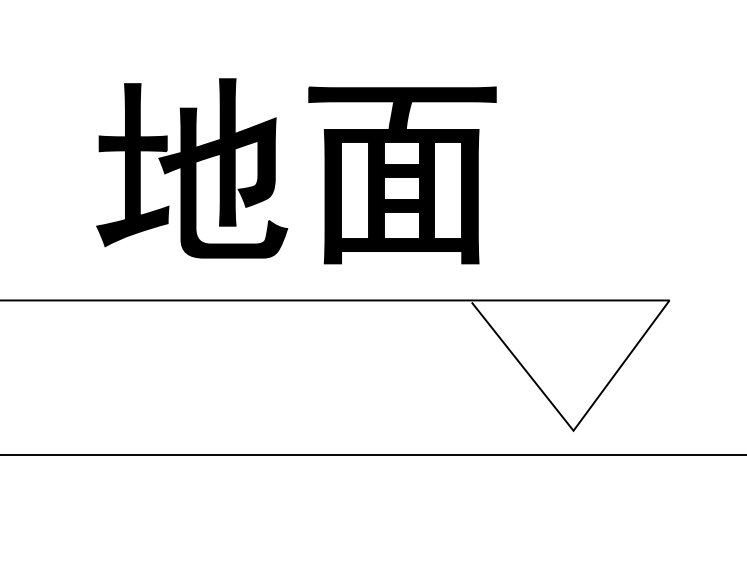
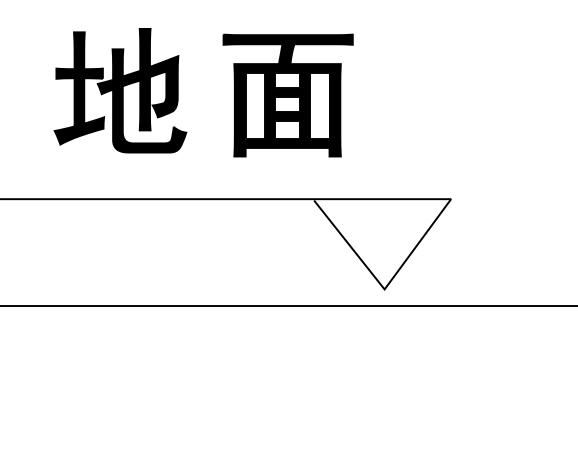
part: (192, 168) -> (120, 90), moved
part: (401, 175) -> (287, 95), moved

